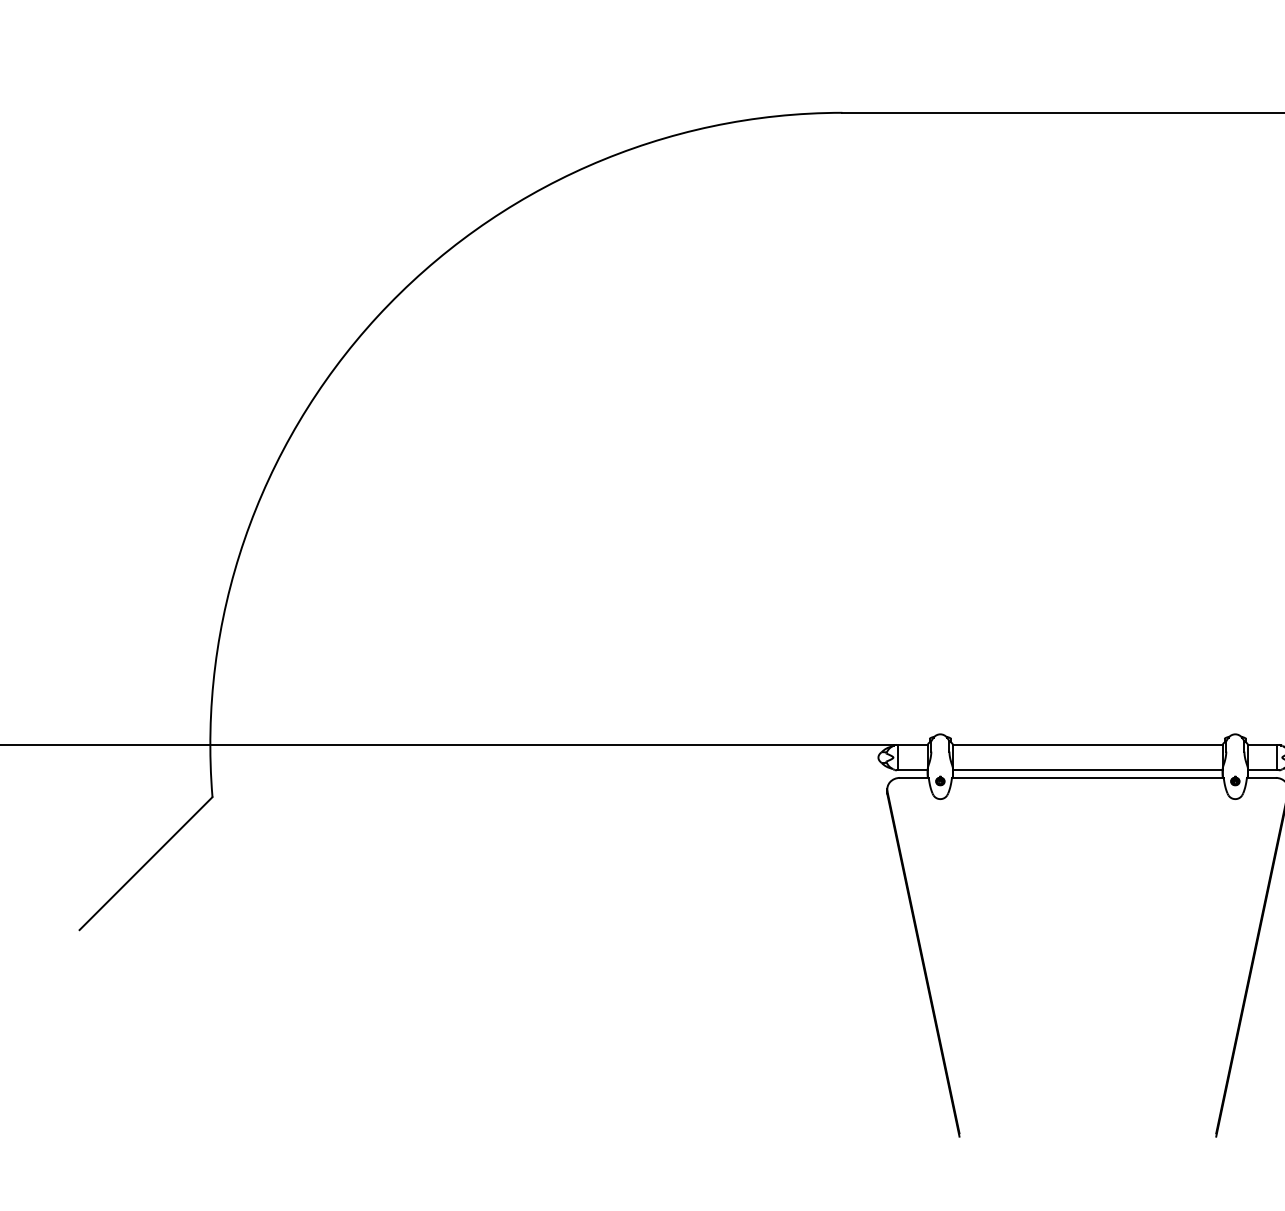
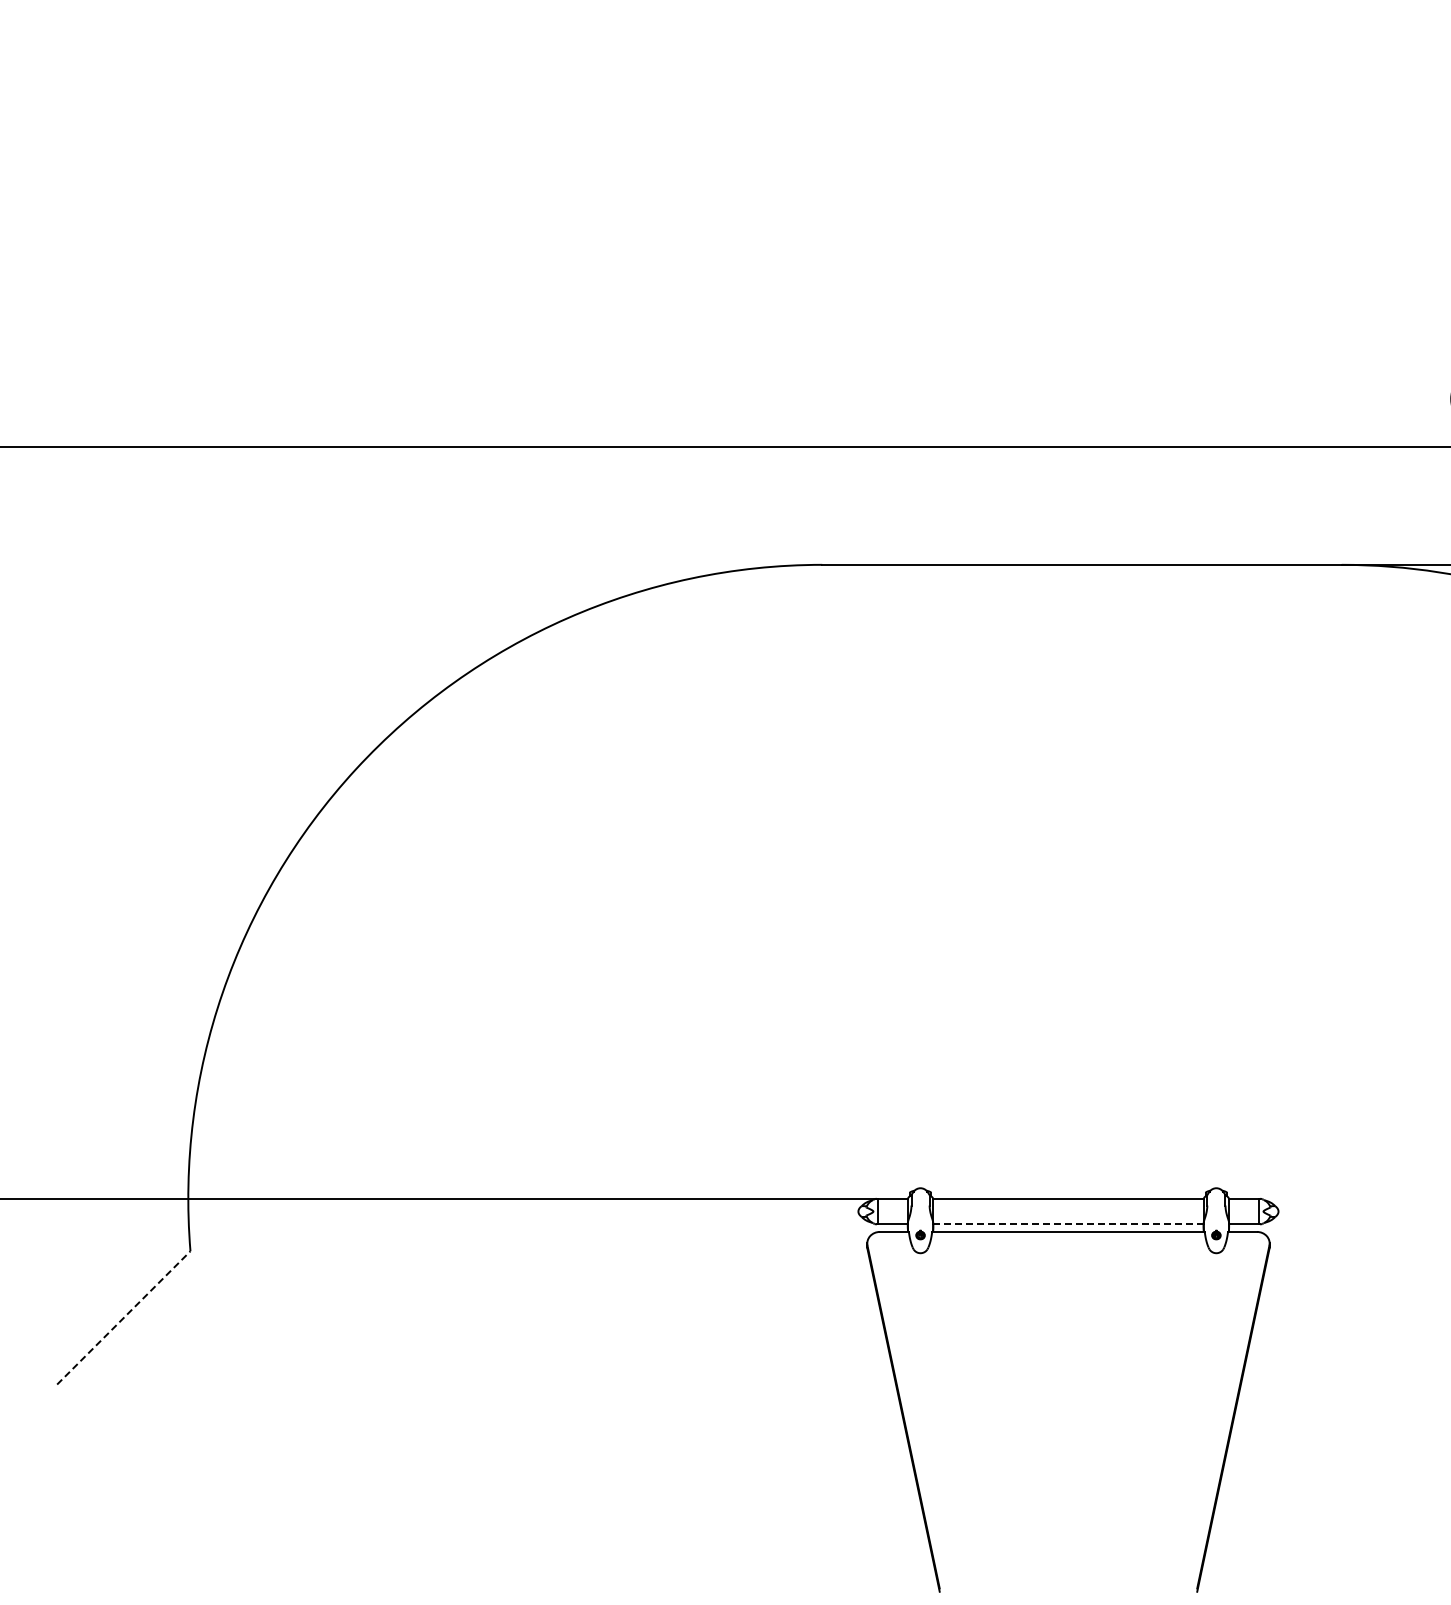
line: (1087, 770) -> (1068, 1224), solid -> dashed
line: (146, 863) -> (124, 1317), solid -> dashed

